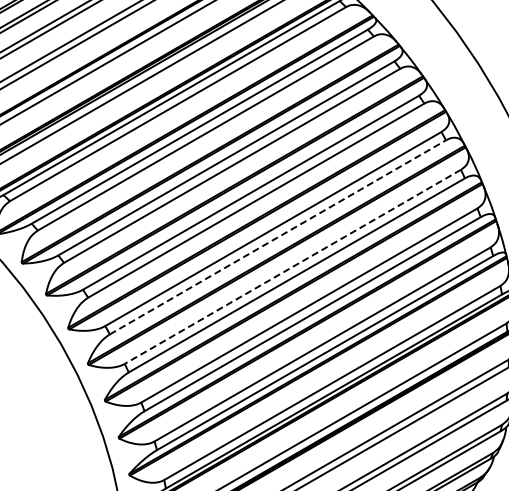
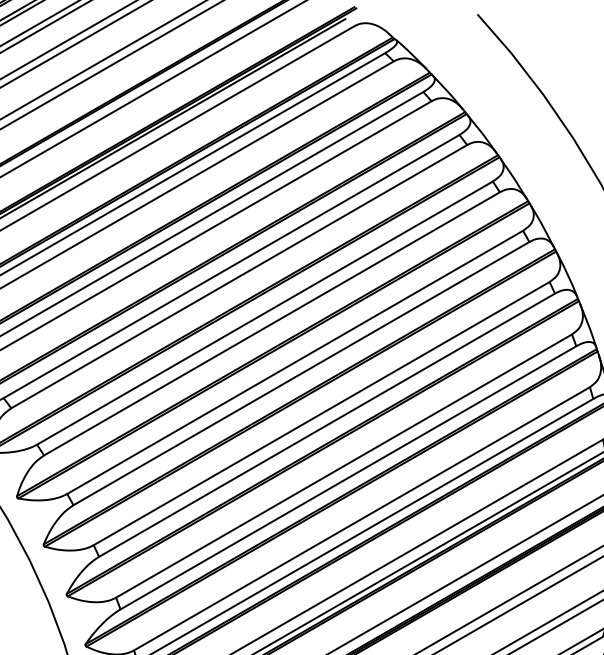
line: (278, 237) -> (302, 373), dashed -> solid
line: (292, 267) -> (321, 414), dashed -> solid

